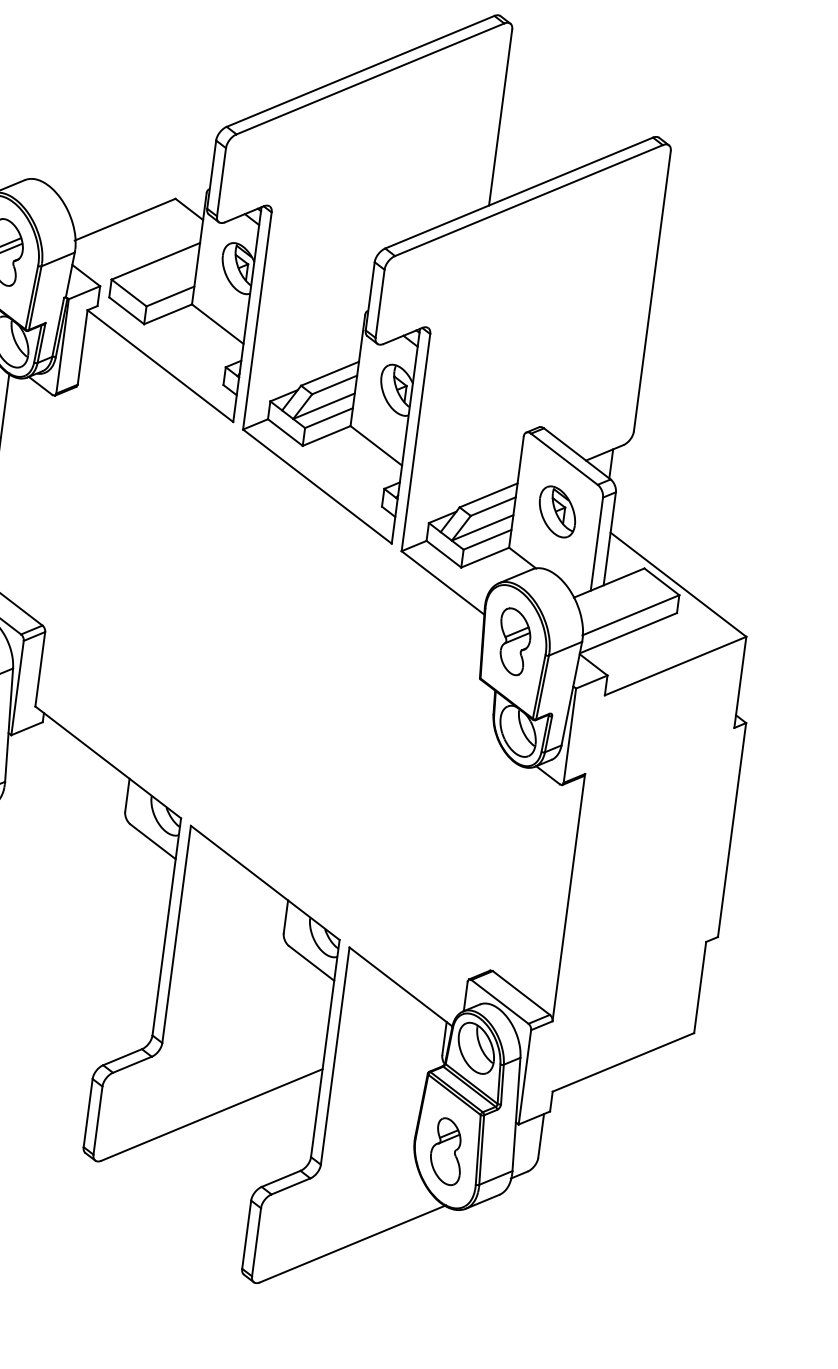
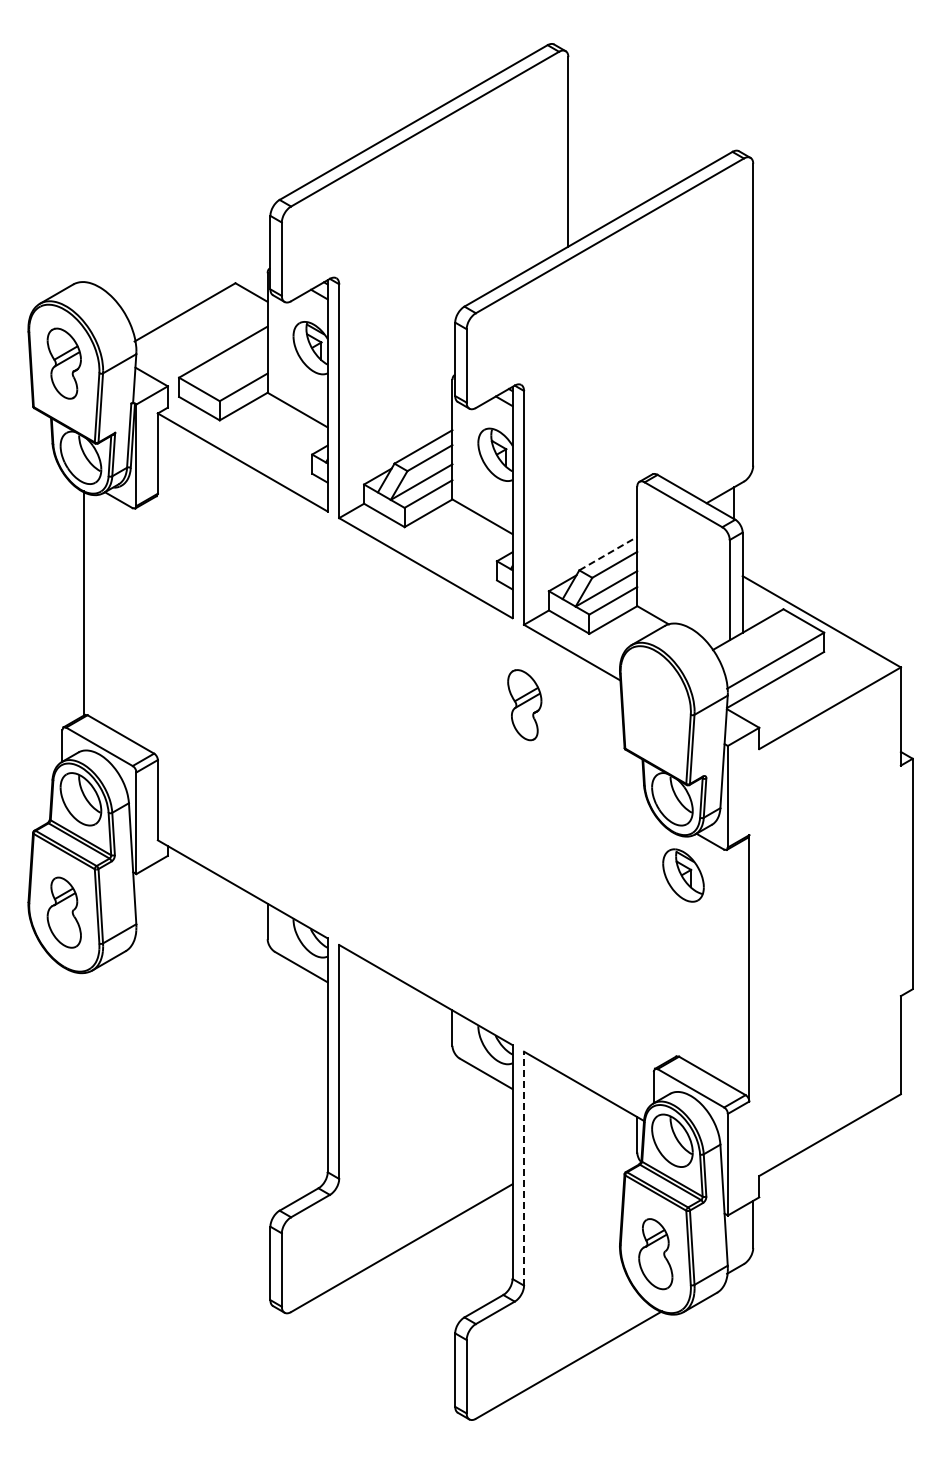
line: (488, 495) -> (608, 553), solid -> dashed
part: (557, 511) -> (683, 875), moved
part: (513, 642) -> (524, 705), moved
line: (335, 1056) -> (524, 1168), solid -> dashed

